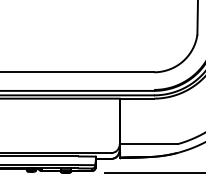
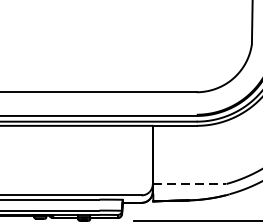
line: (148, 144) -> (189, 184), solid -> dashed

